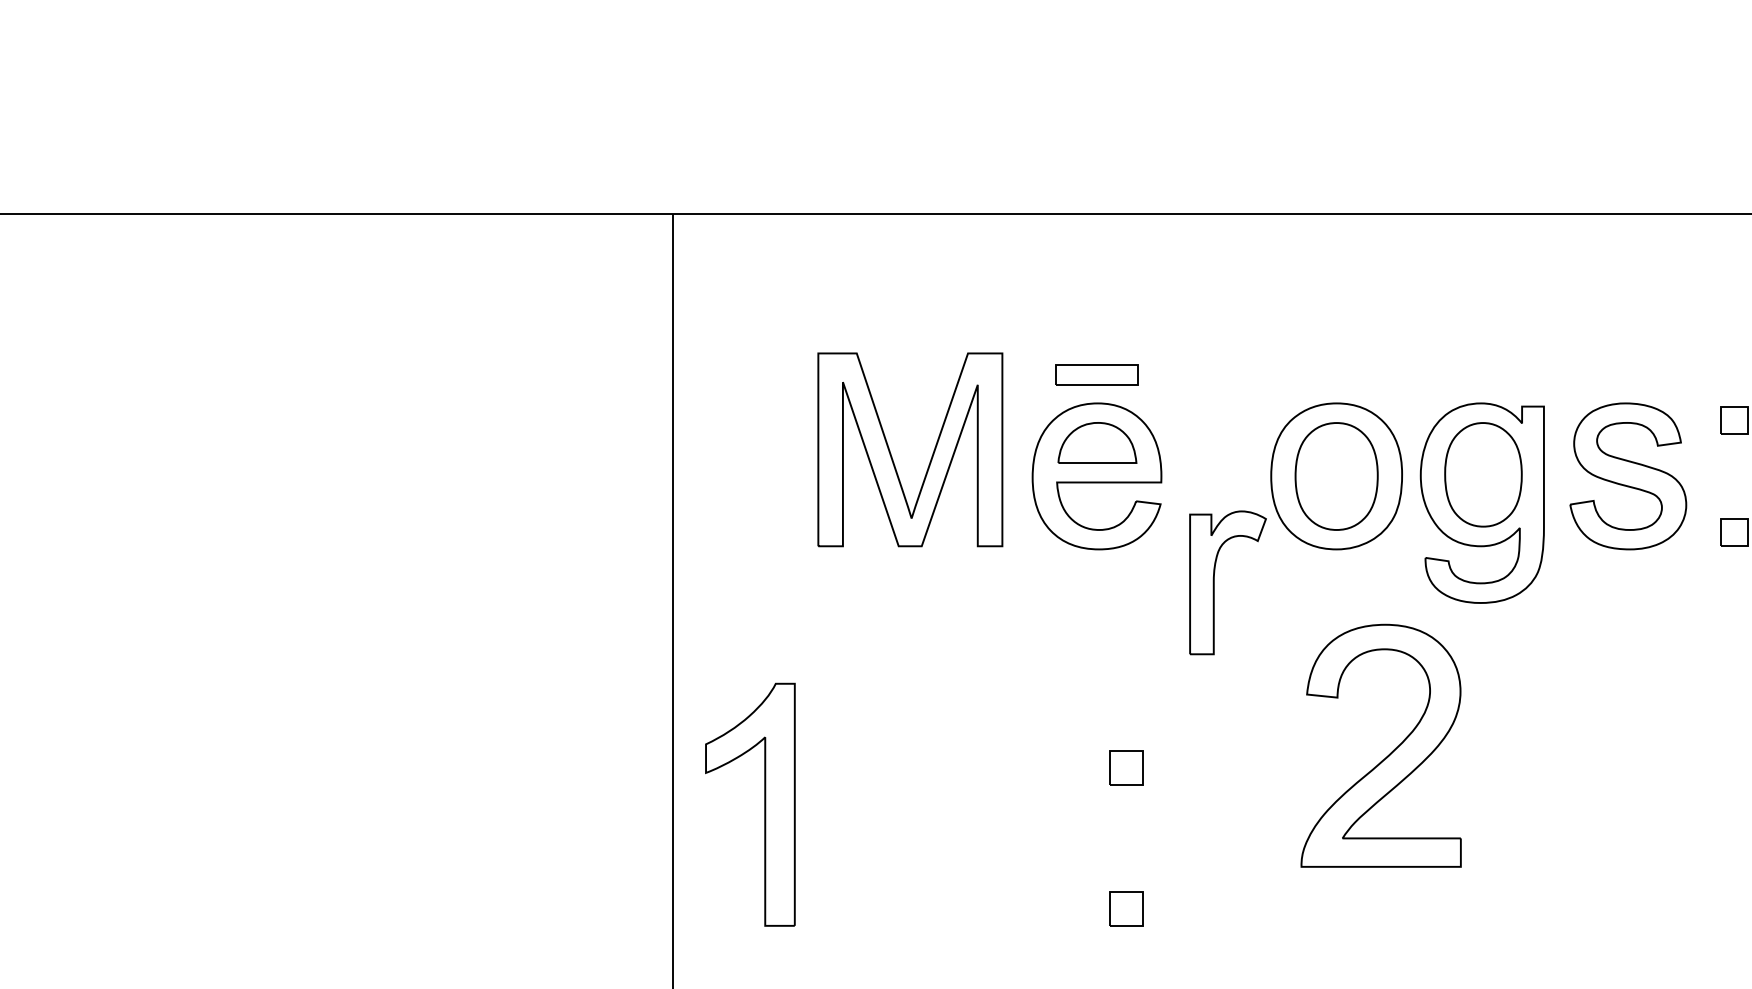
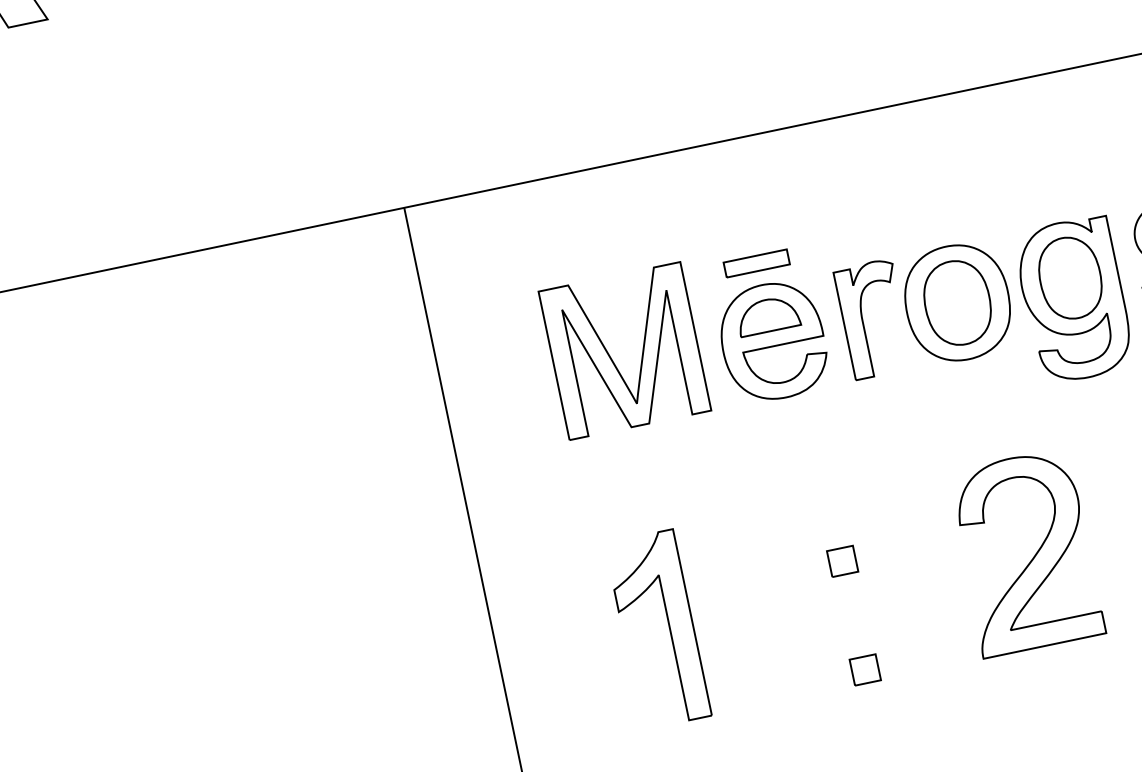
part: (1214, 582) -> (863, 321), moved
part: (1389, 753) -> (1033, 557), moved
part: (764, 804) -> (669, 626), moved

